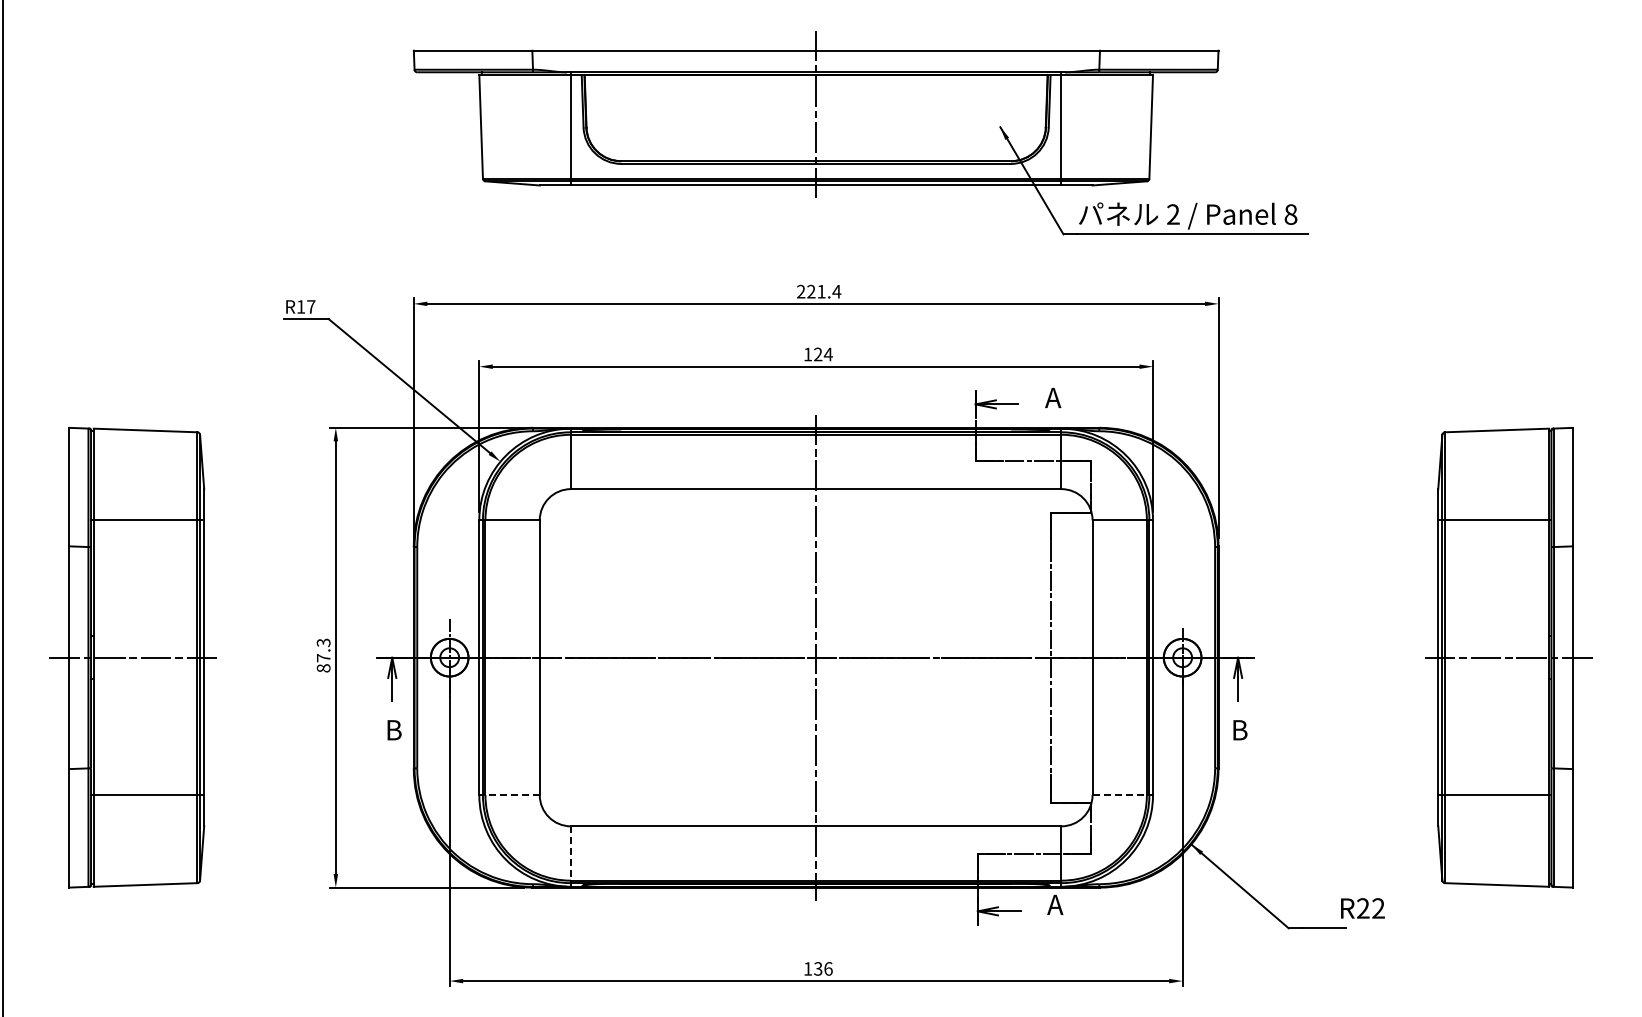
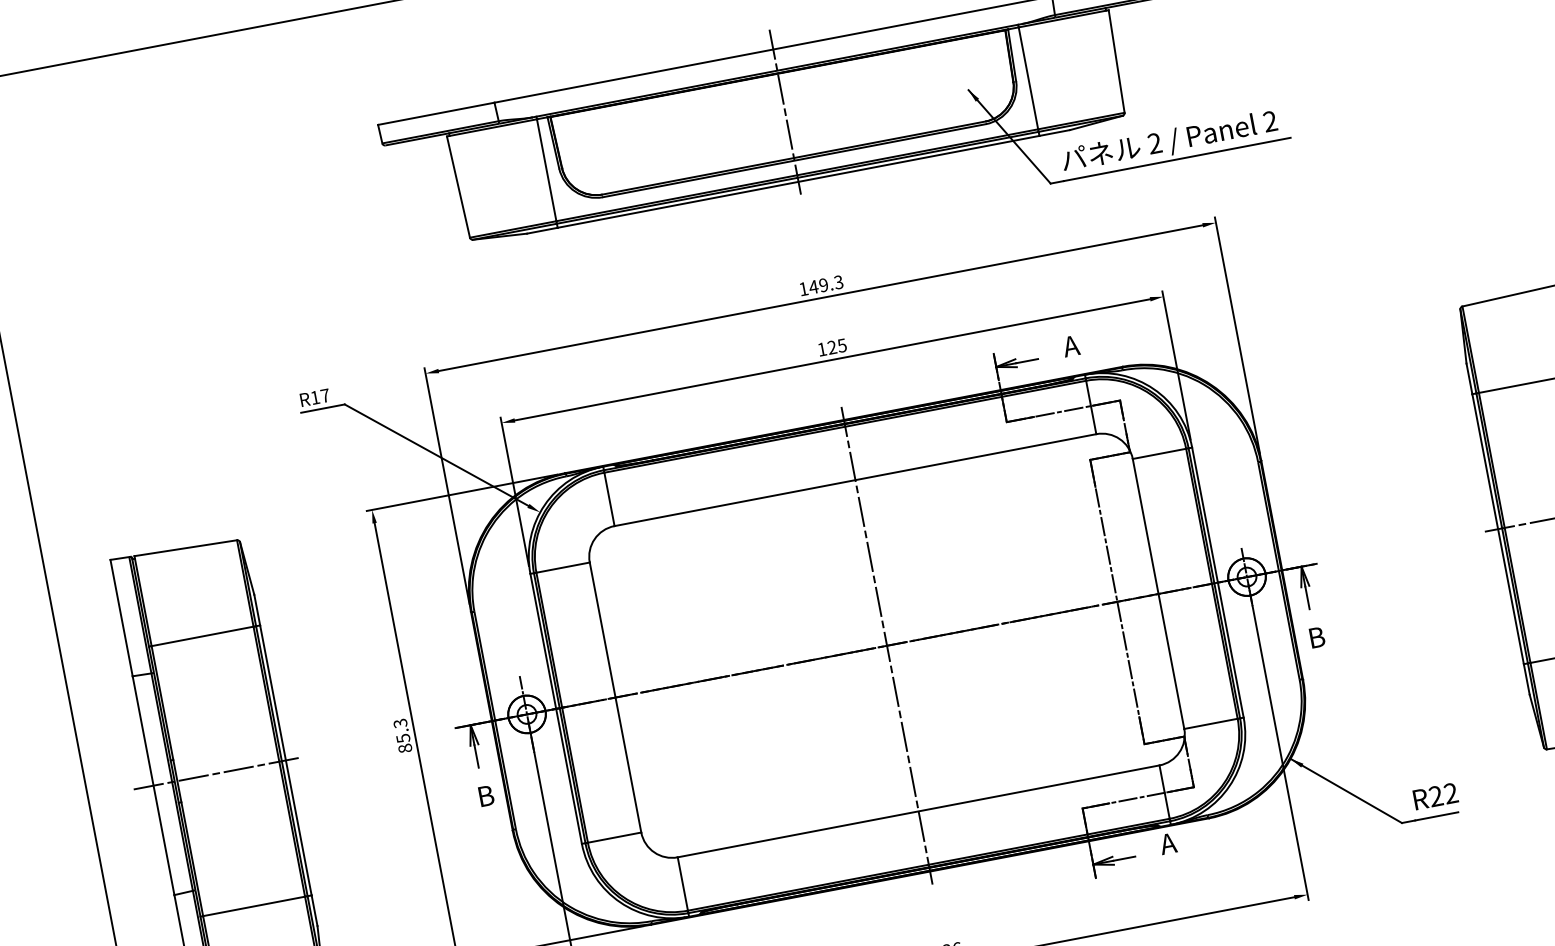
text: (1290, 214) -> (1269, 121), 8 -> 2
text: (819, 291) -> (821, 285), 221.4 -> 149.3
text: (827, 354) -> (841, 345), 124 -> 125
text: (323, 658) -> (403, 738), 87.3 -> 85.3
line: (512, 795) -> (614, 837), dashed -> solid
line: (1120, 795) -> (1211, 724), dashed -> solid
line: (570, 853) -> (682, 884), dashed -> solid
text: (1362, 908) -> (1435, 796), moved

